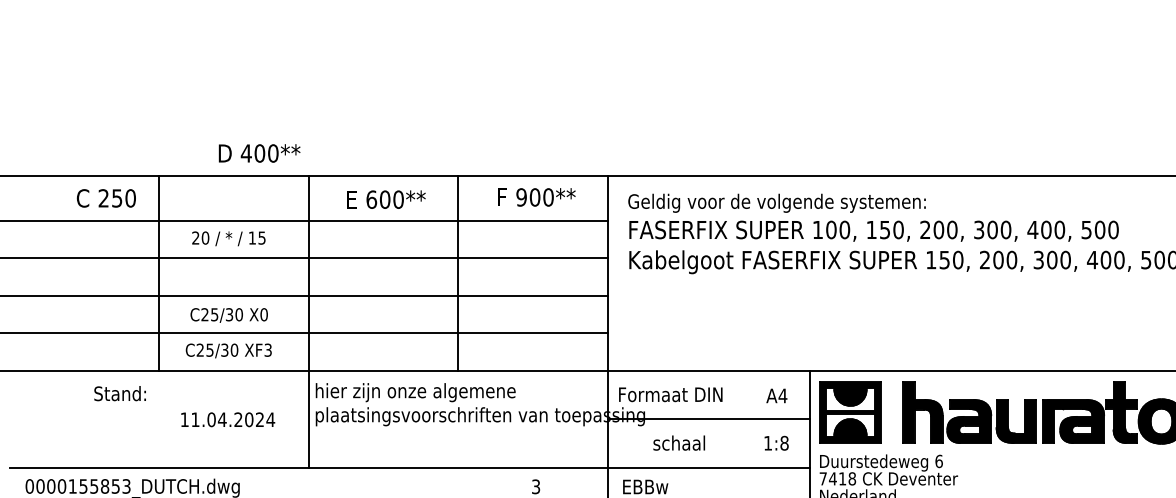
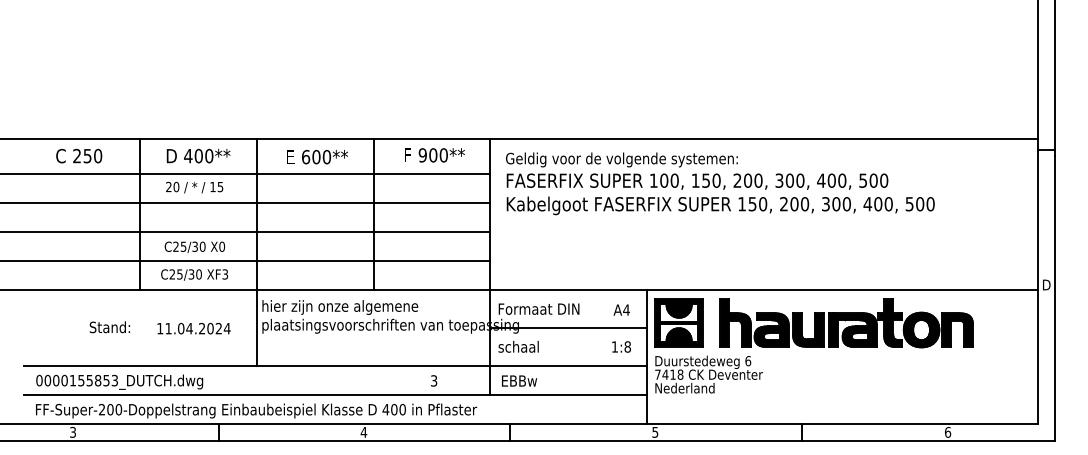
text: (259, 152) -> (198, 155), moved
text: (106, 197) -> (79, 155), moved
text: (119, 393) -> (109, 327), moved
text: (679, 442) -> (518, 346), moved

